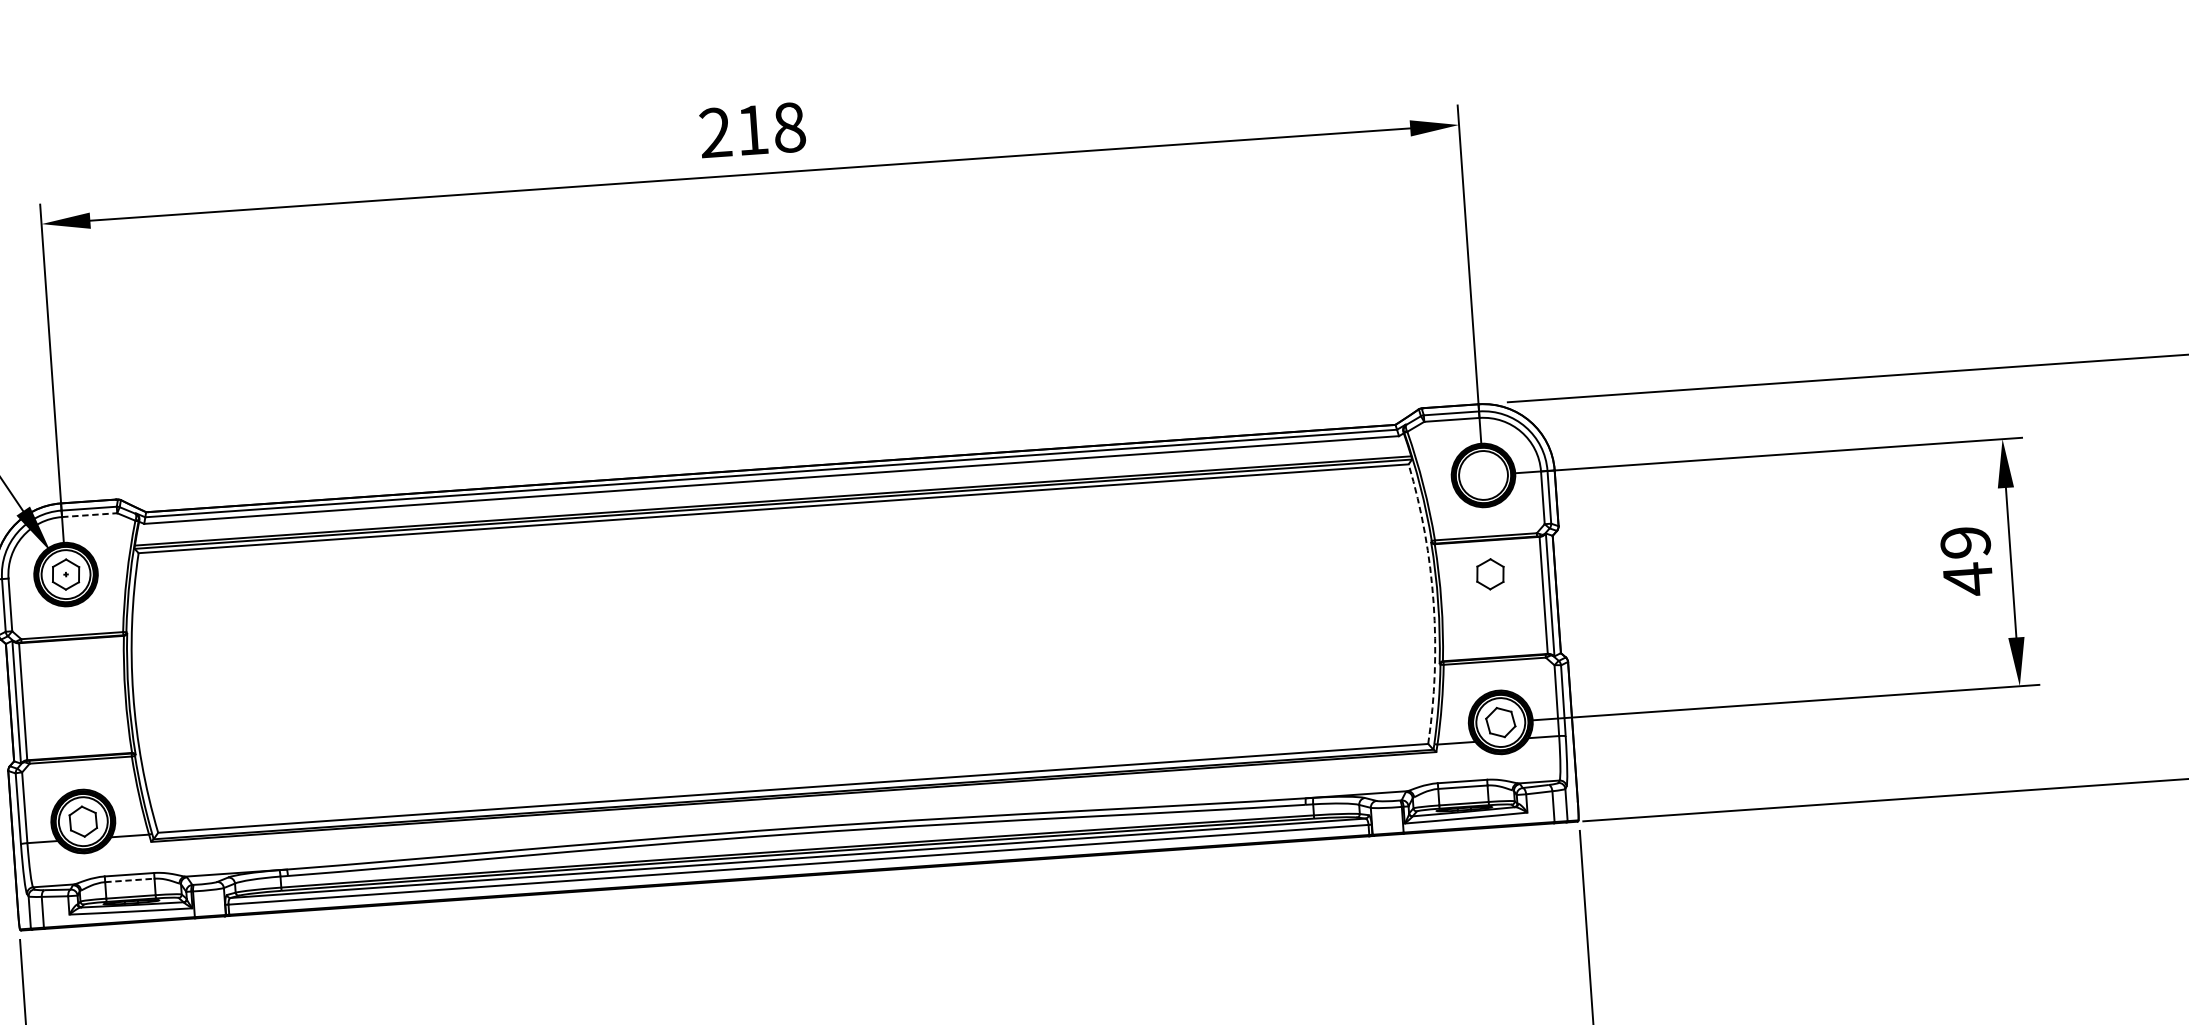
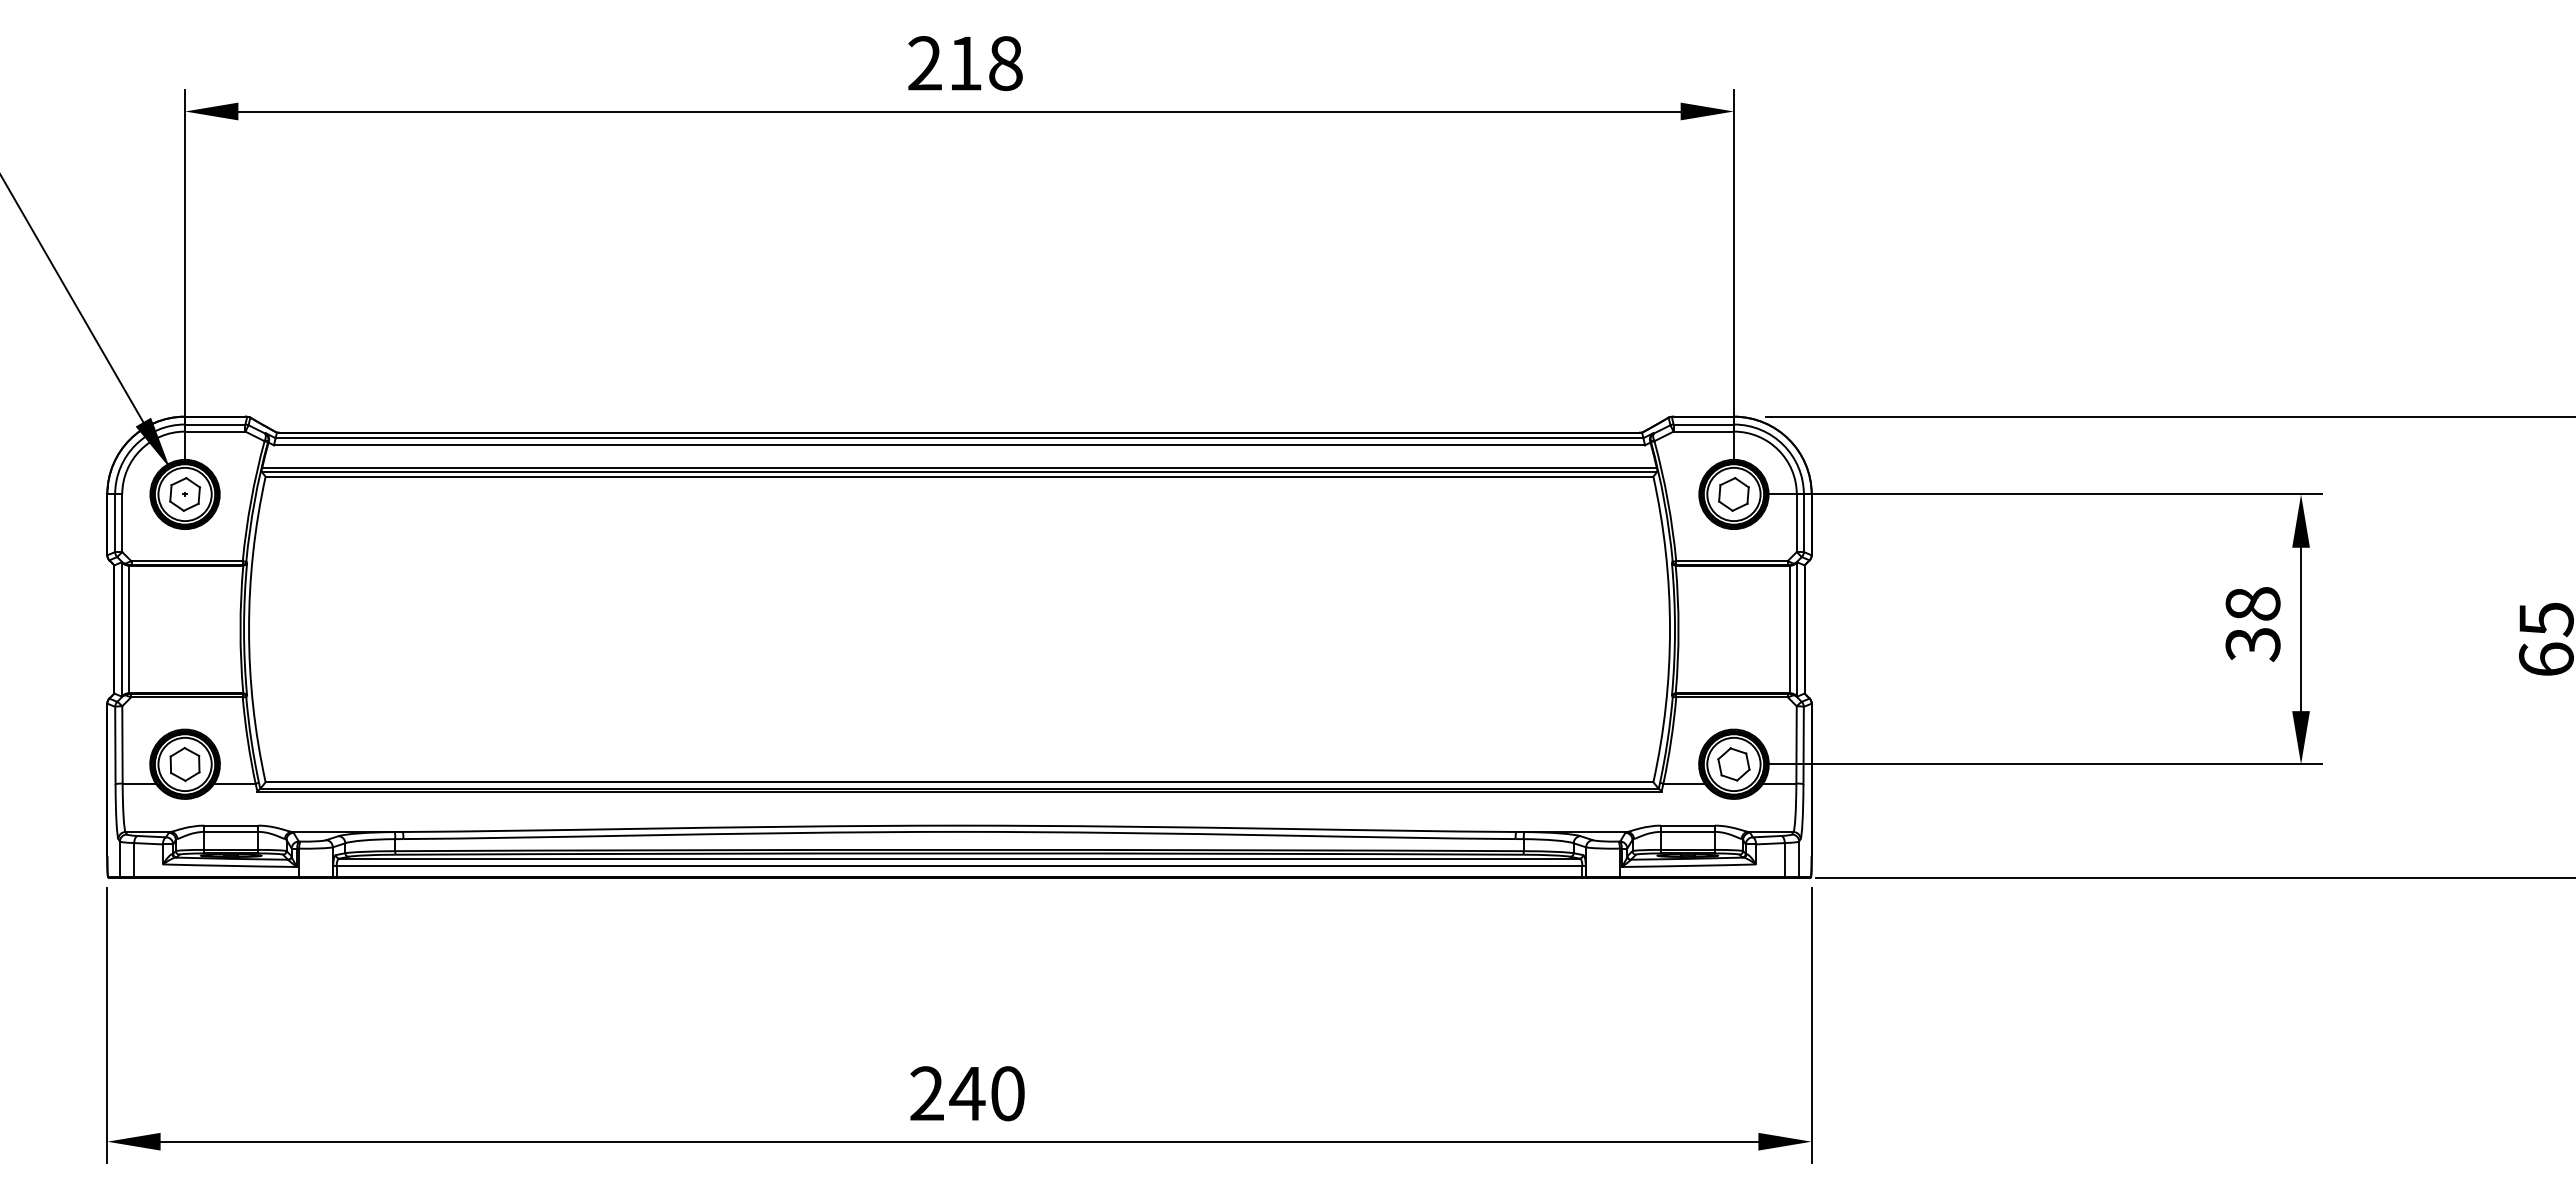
line: (89, 515) -> (215, 431), dashed -> solid
text: (1966, 561) -> (2252, 624), 49 -> 38
part: (1490, 574) -> (1733, 494), moved
arc: (1434, 603) -> (1670, 629), dashed -> solid
line: (130, 880) -> (231, 831), dashed -> solid

